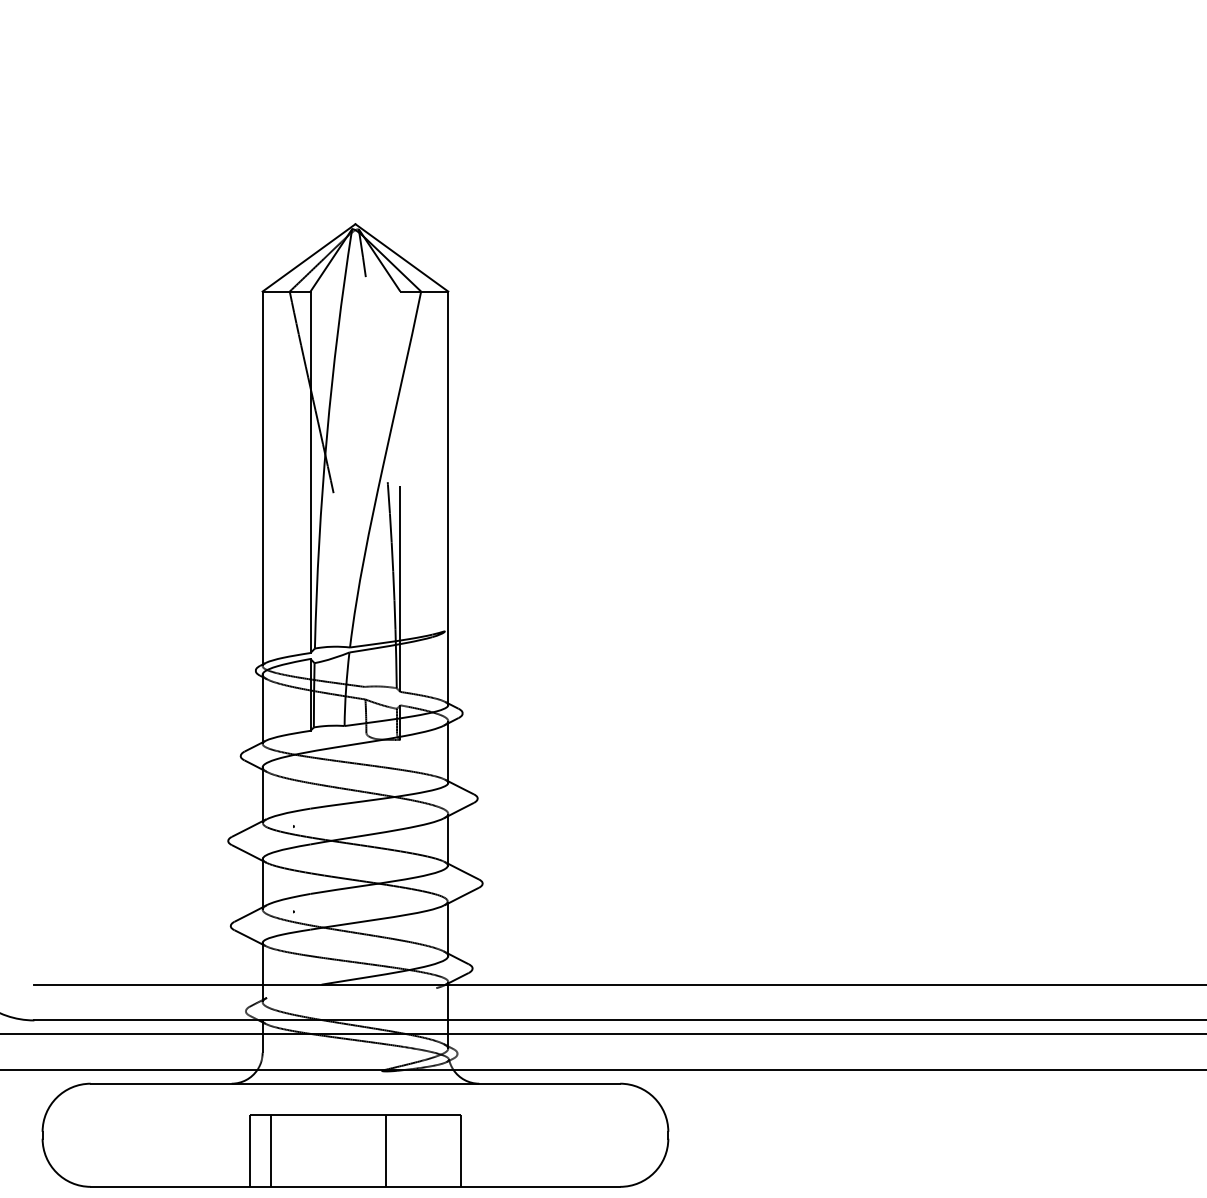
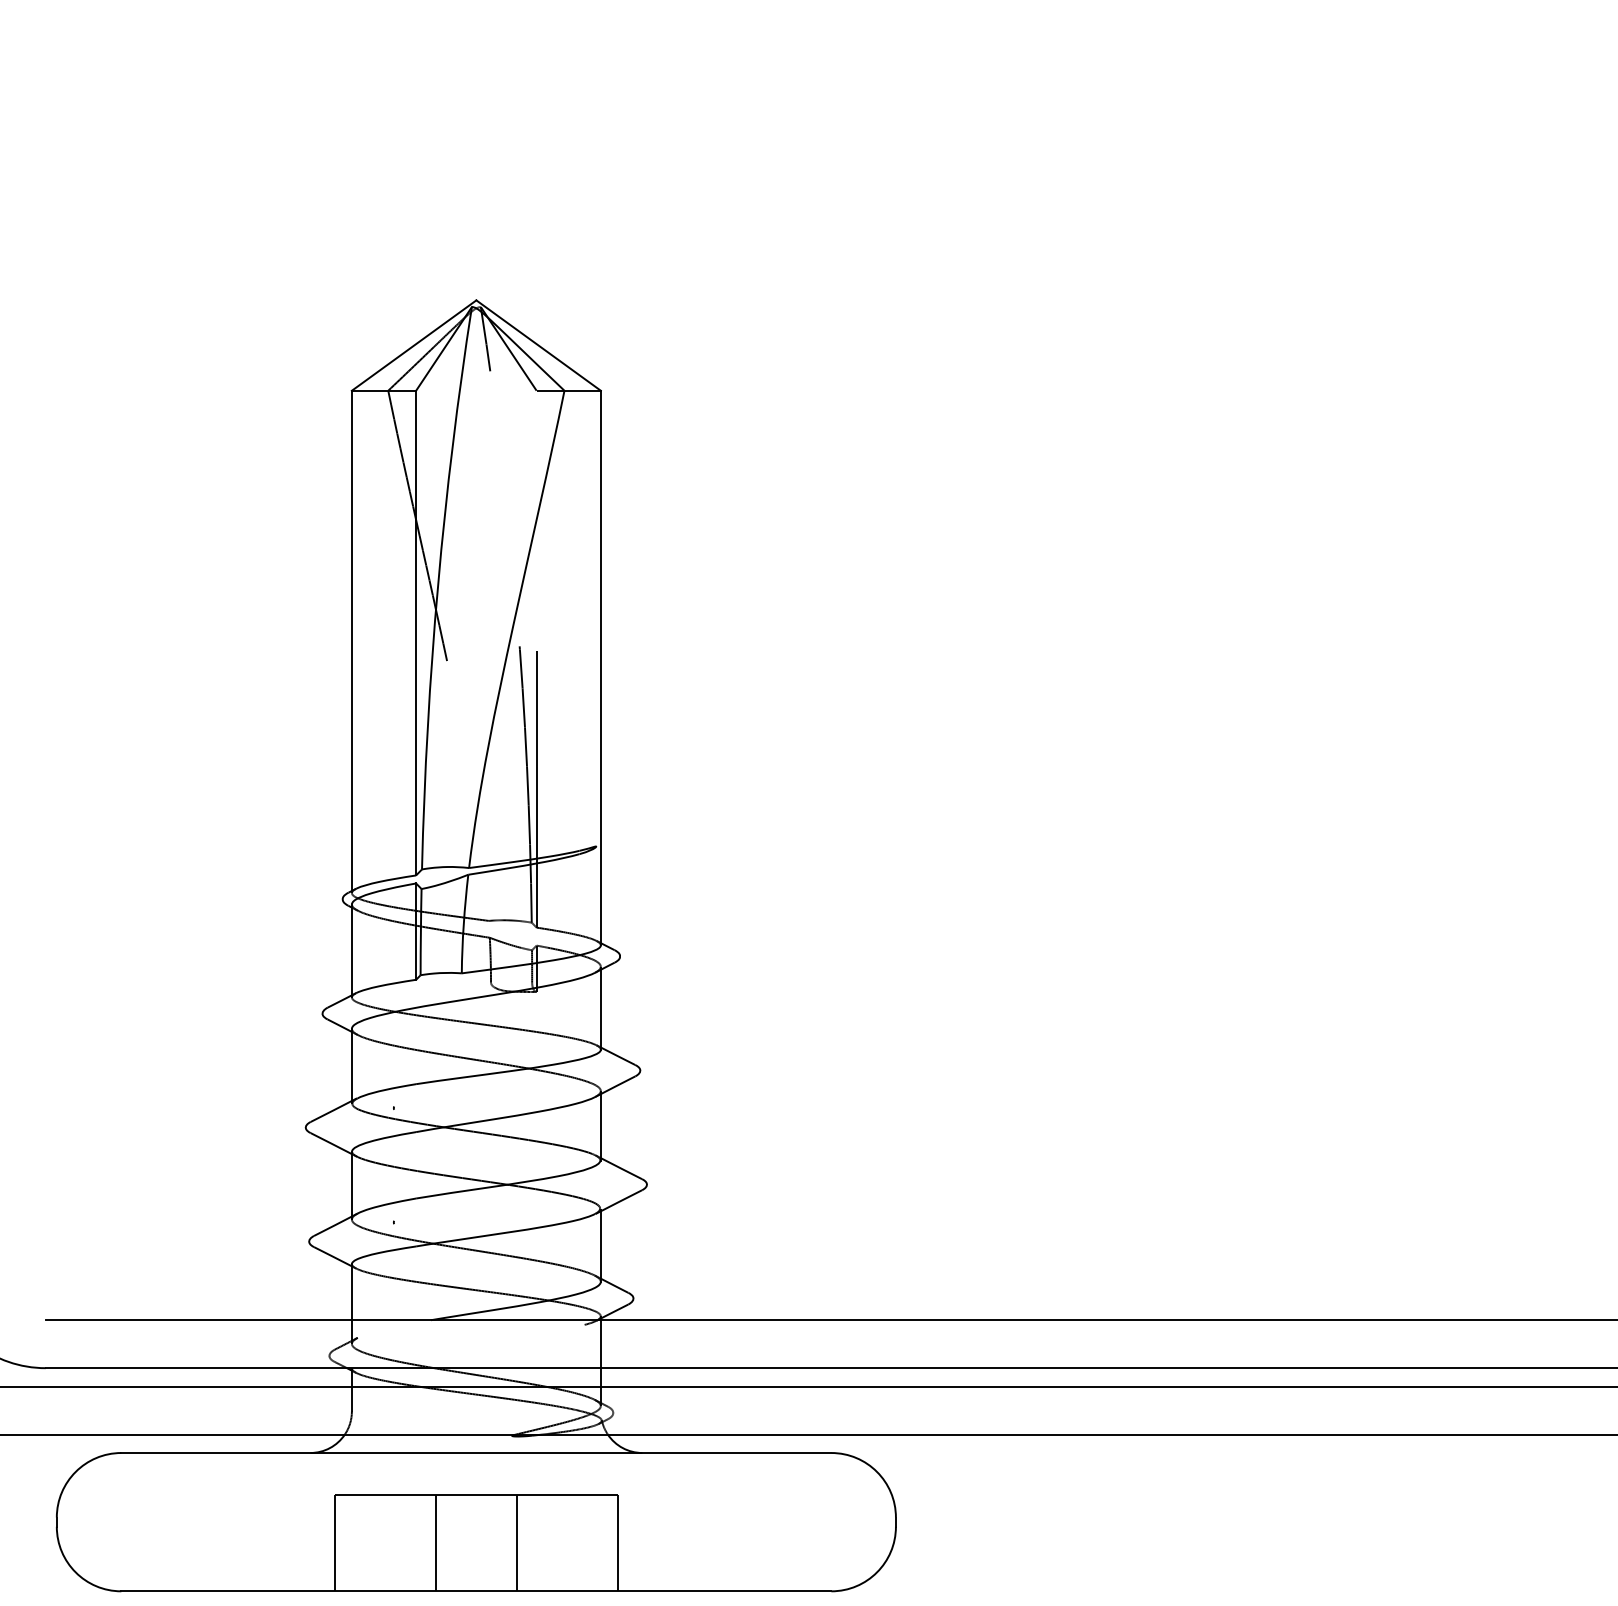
line: (271, 1151) -> (435, 1543), moved

